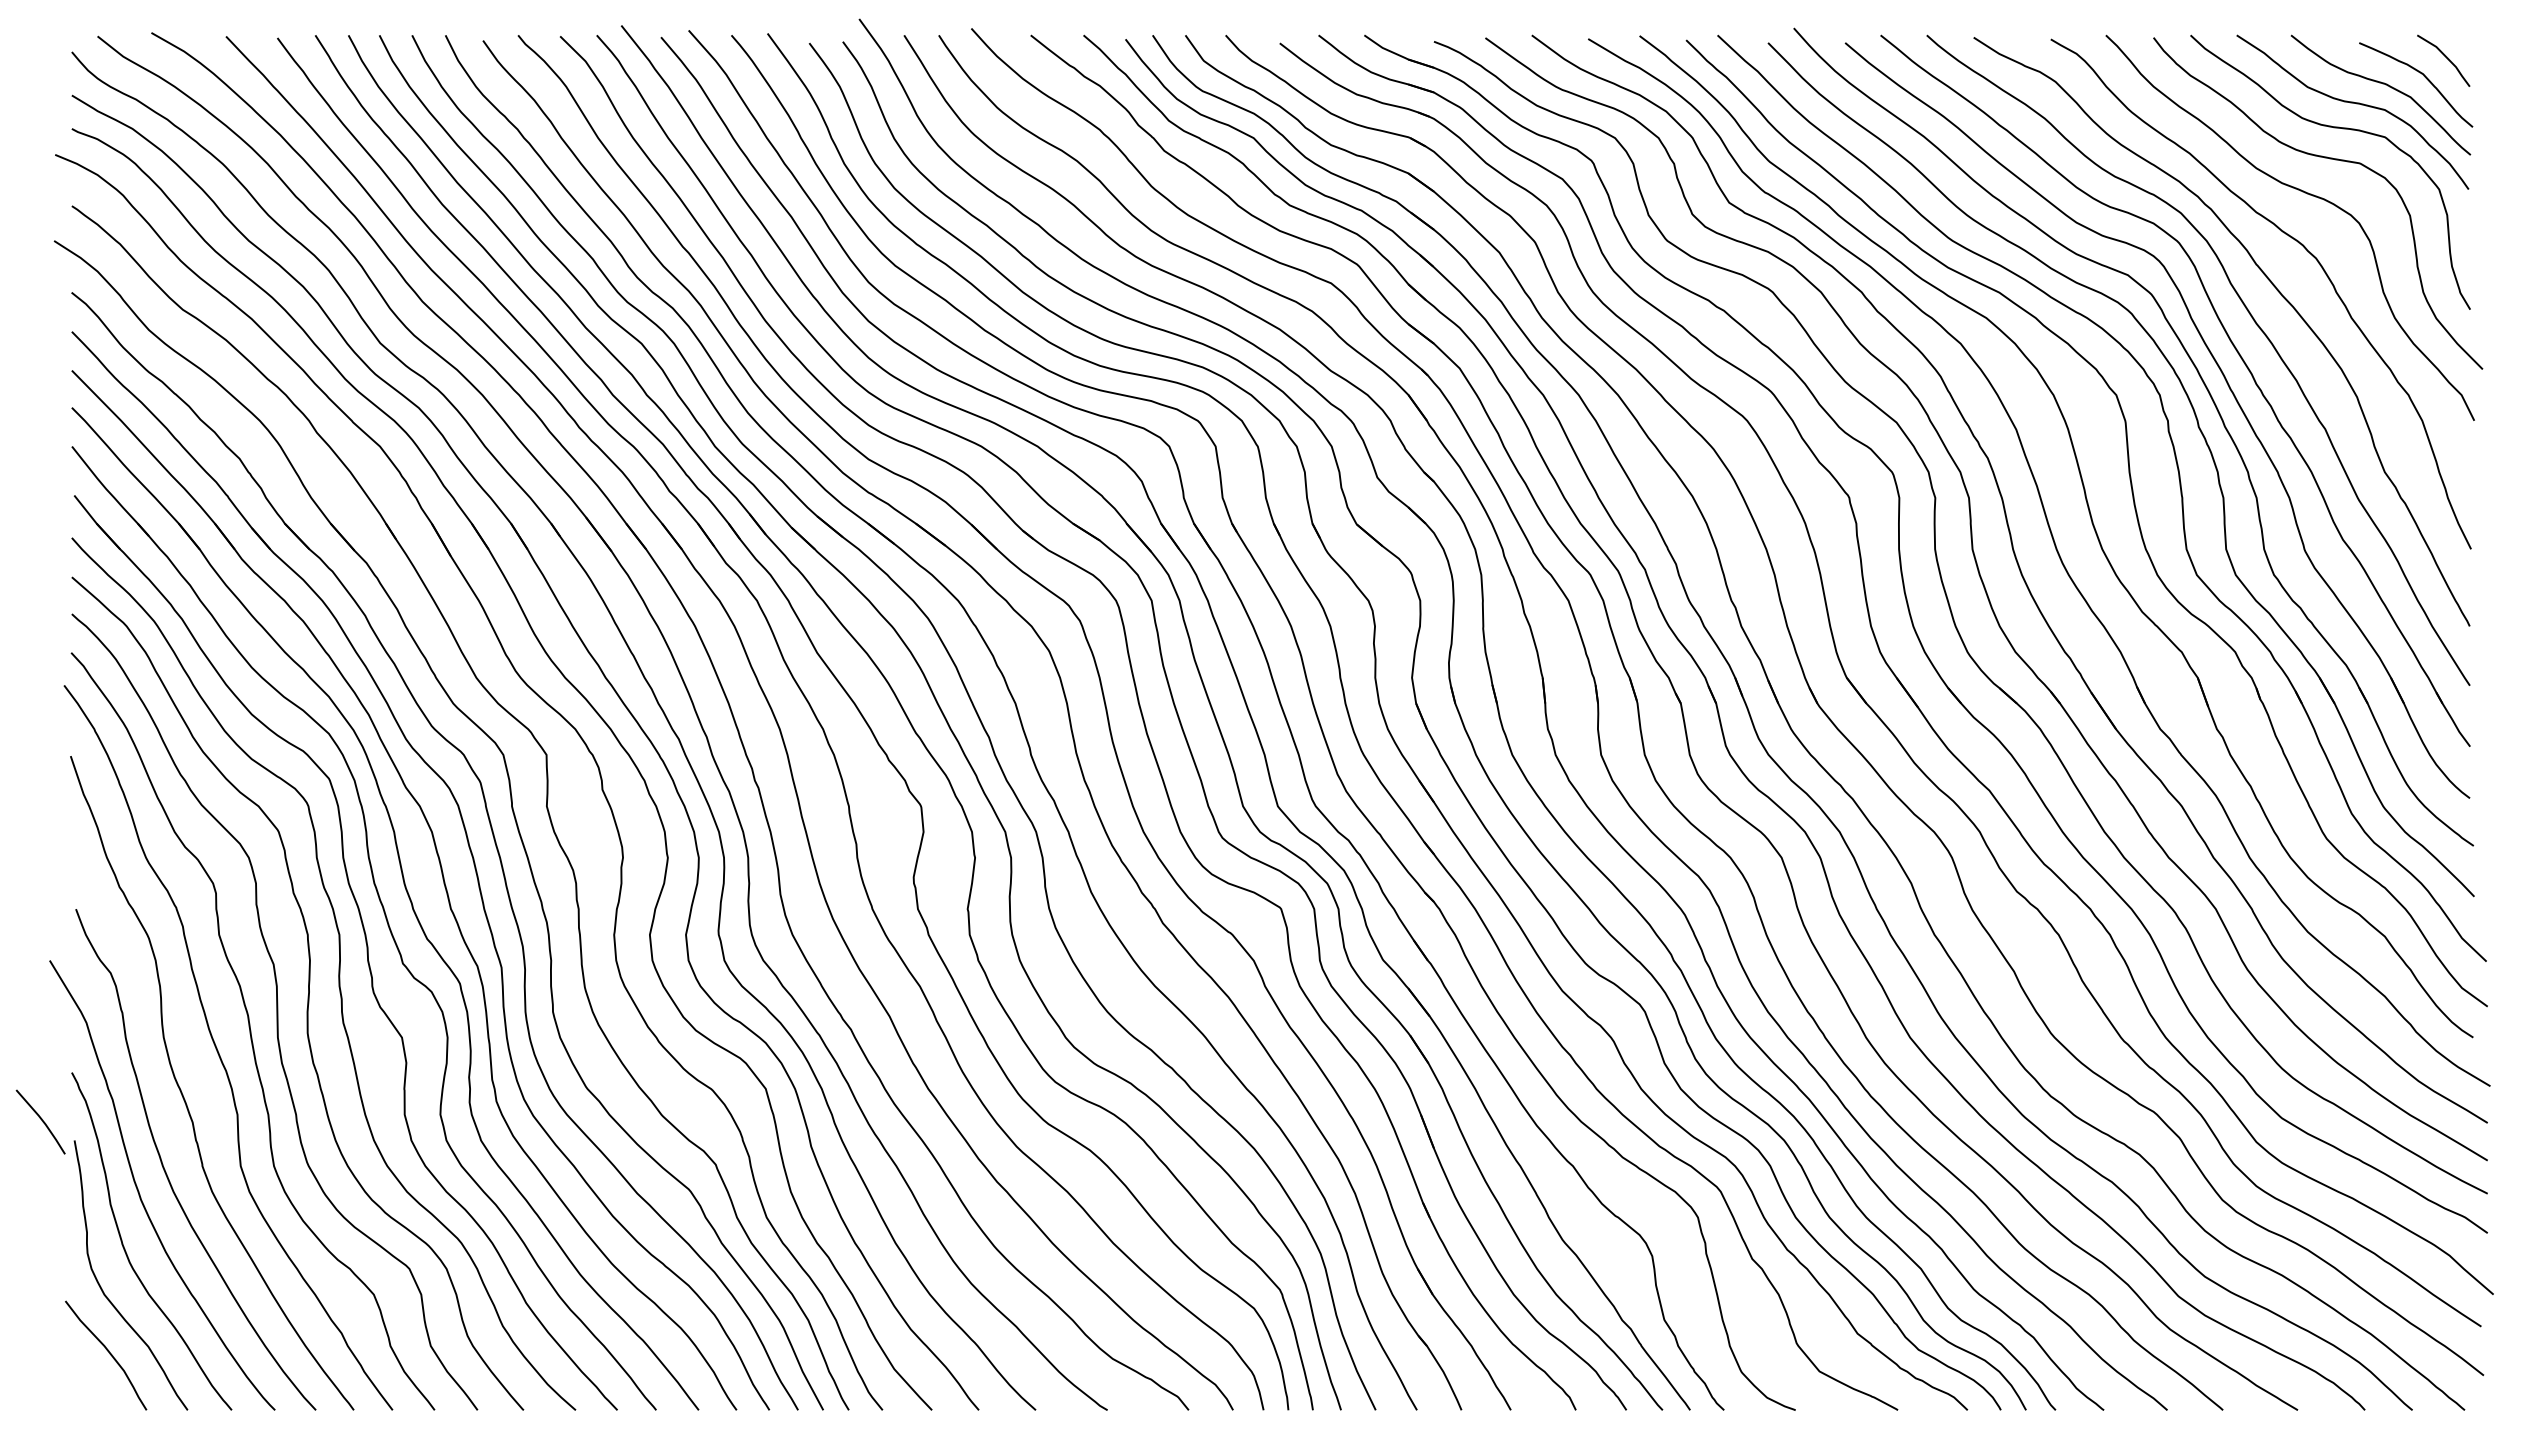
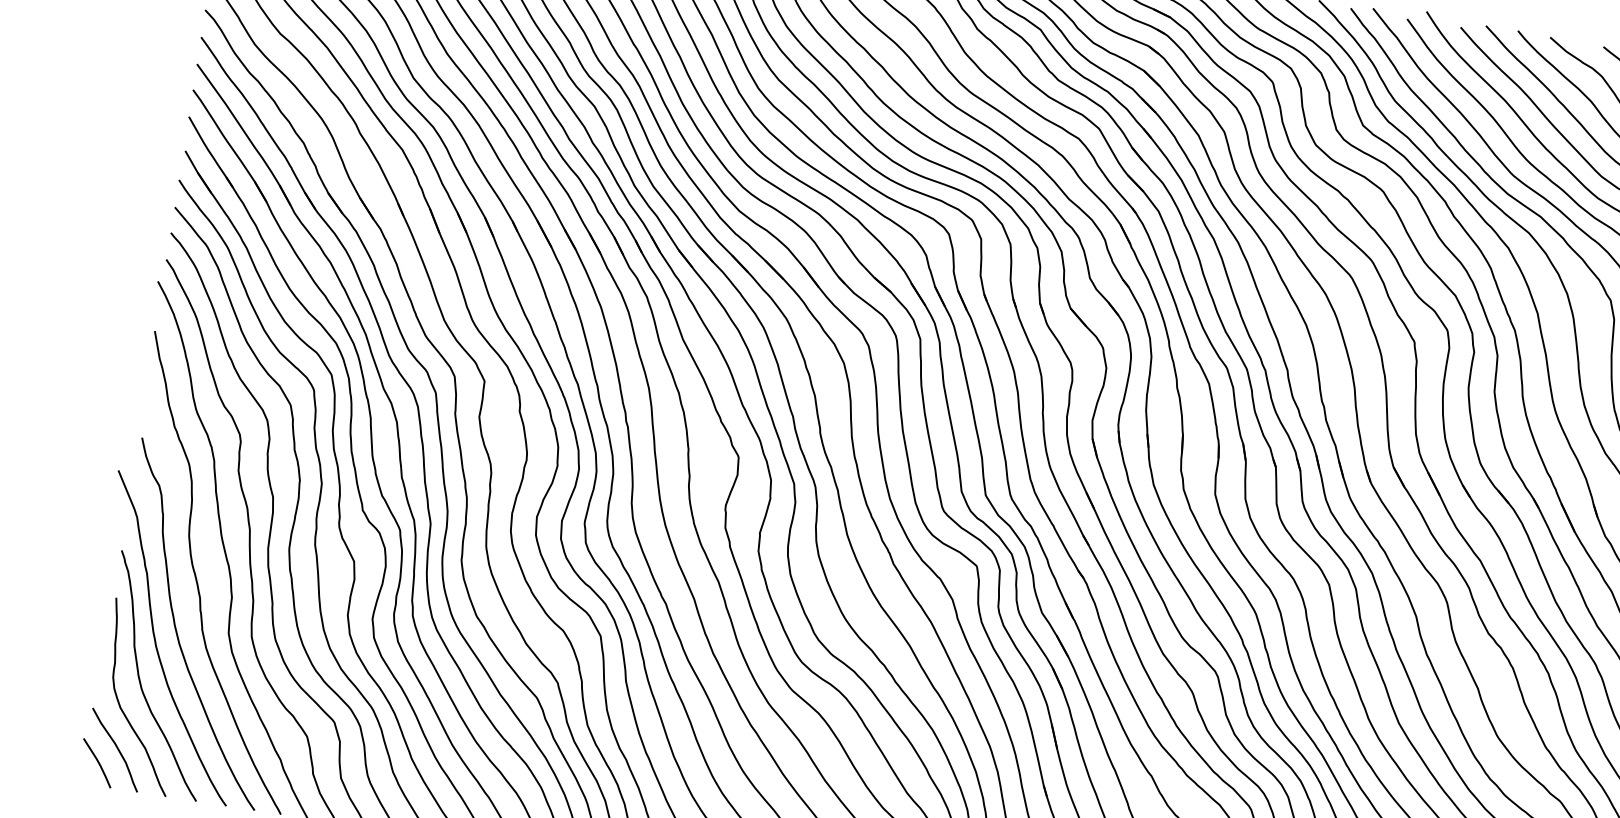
line: (41, 1120) -> (97, 762), moved

